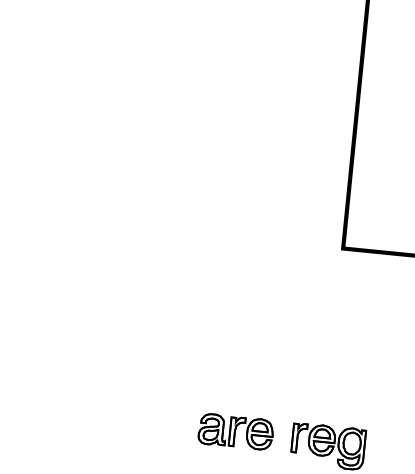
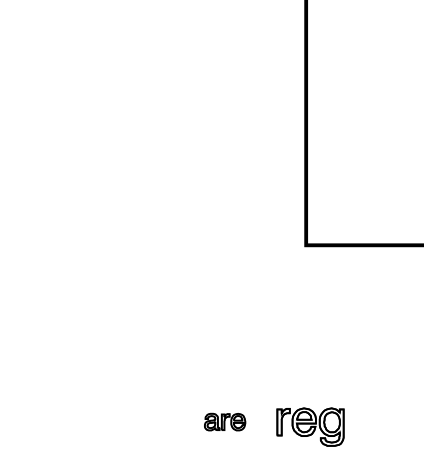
part: (235, 431) -> (224, 421), size x0.6

